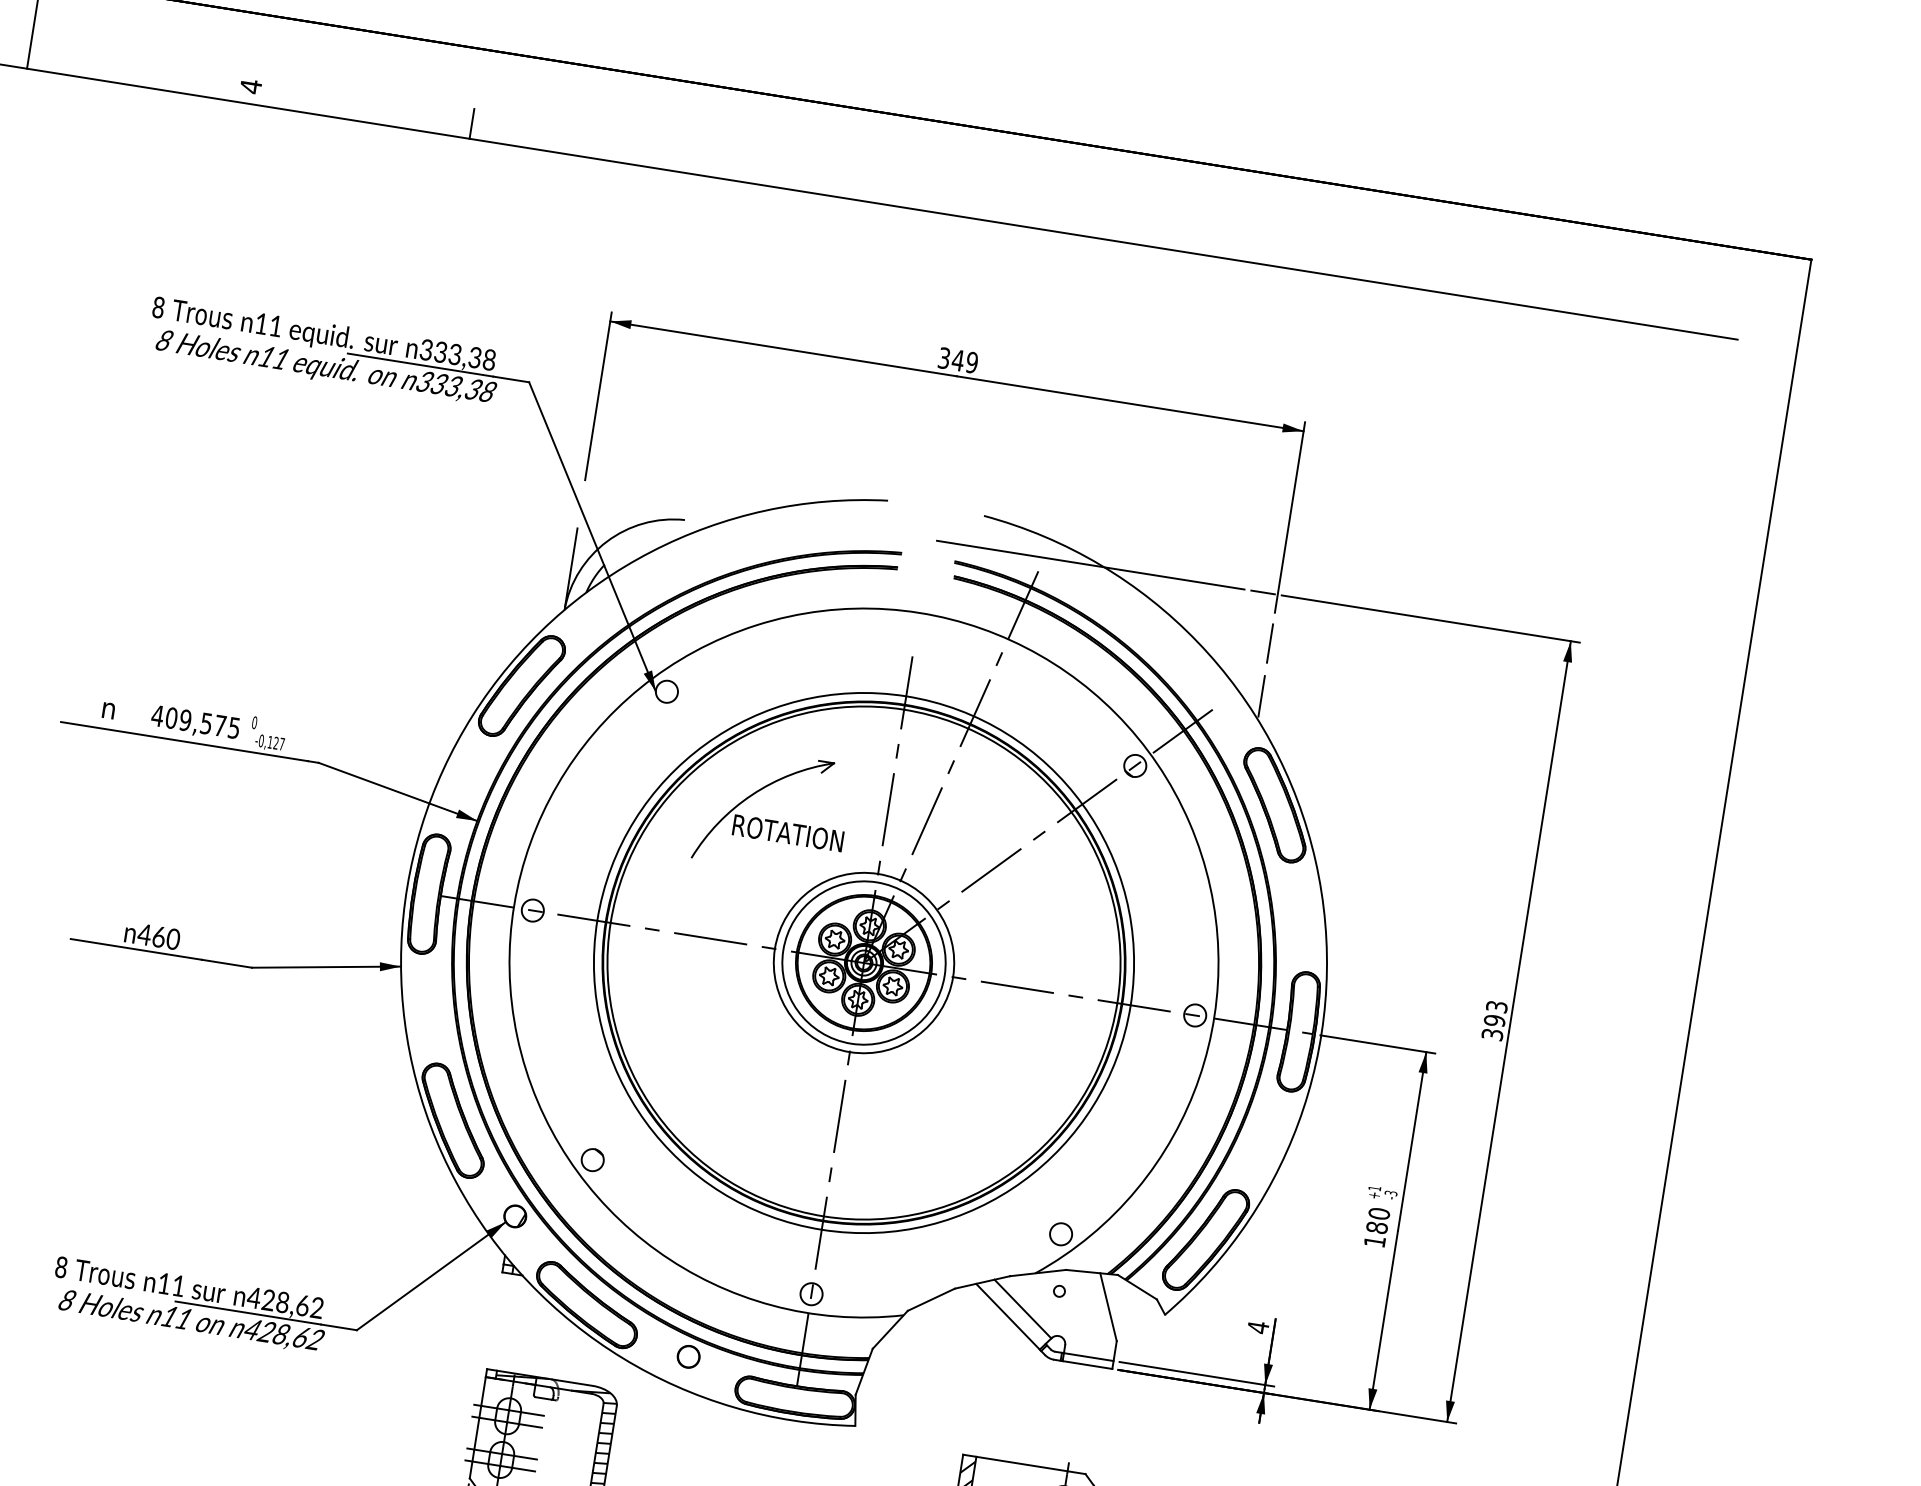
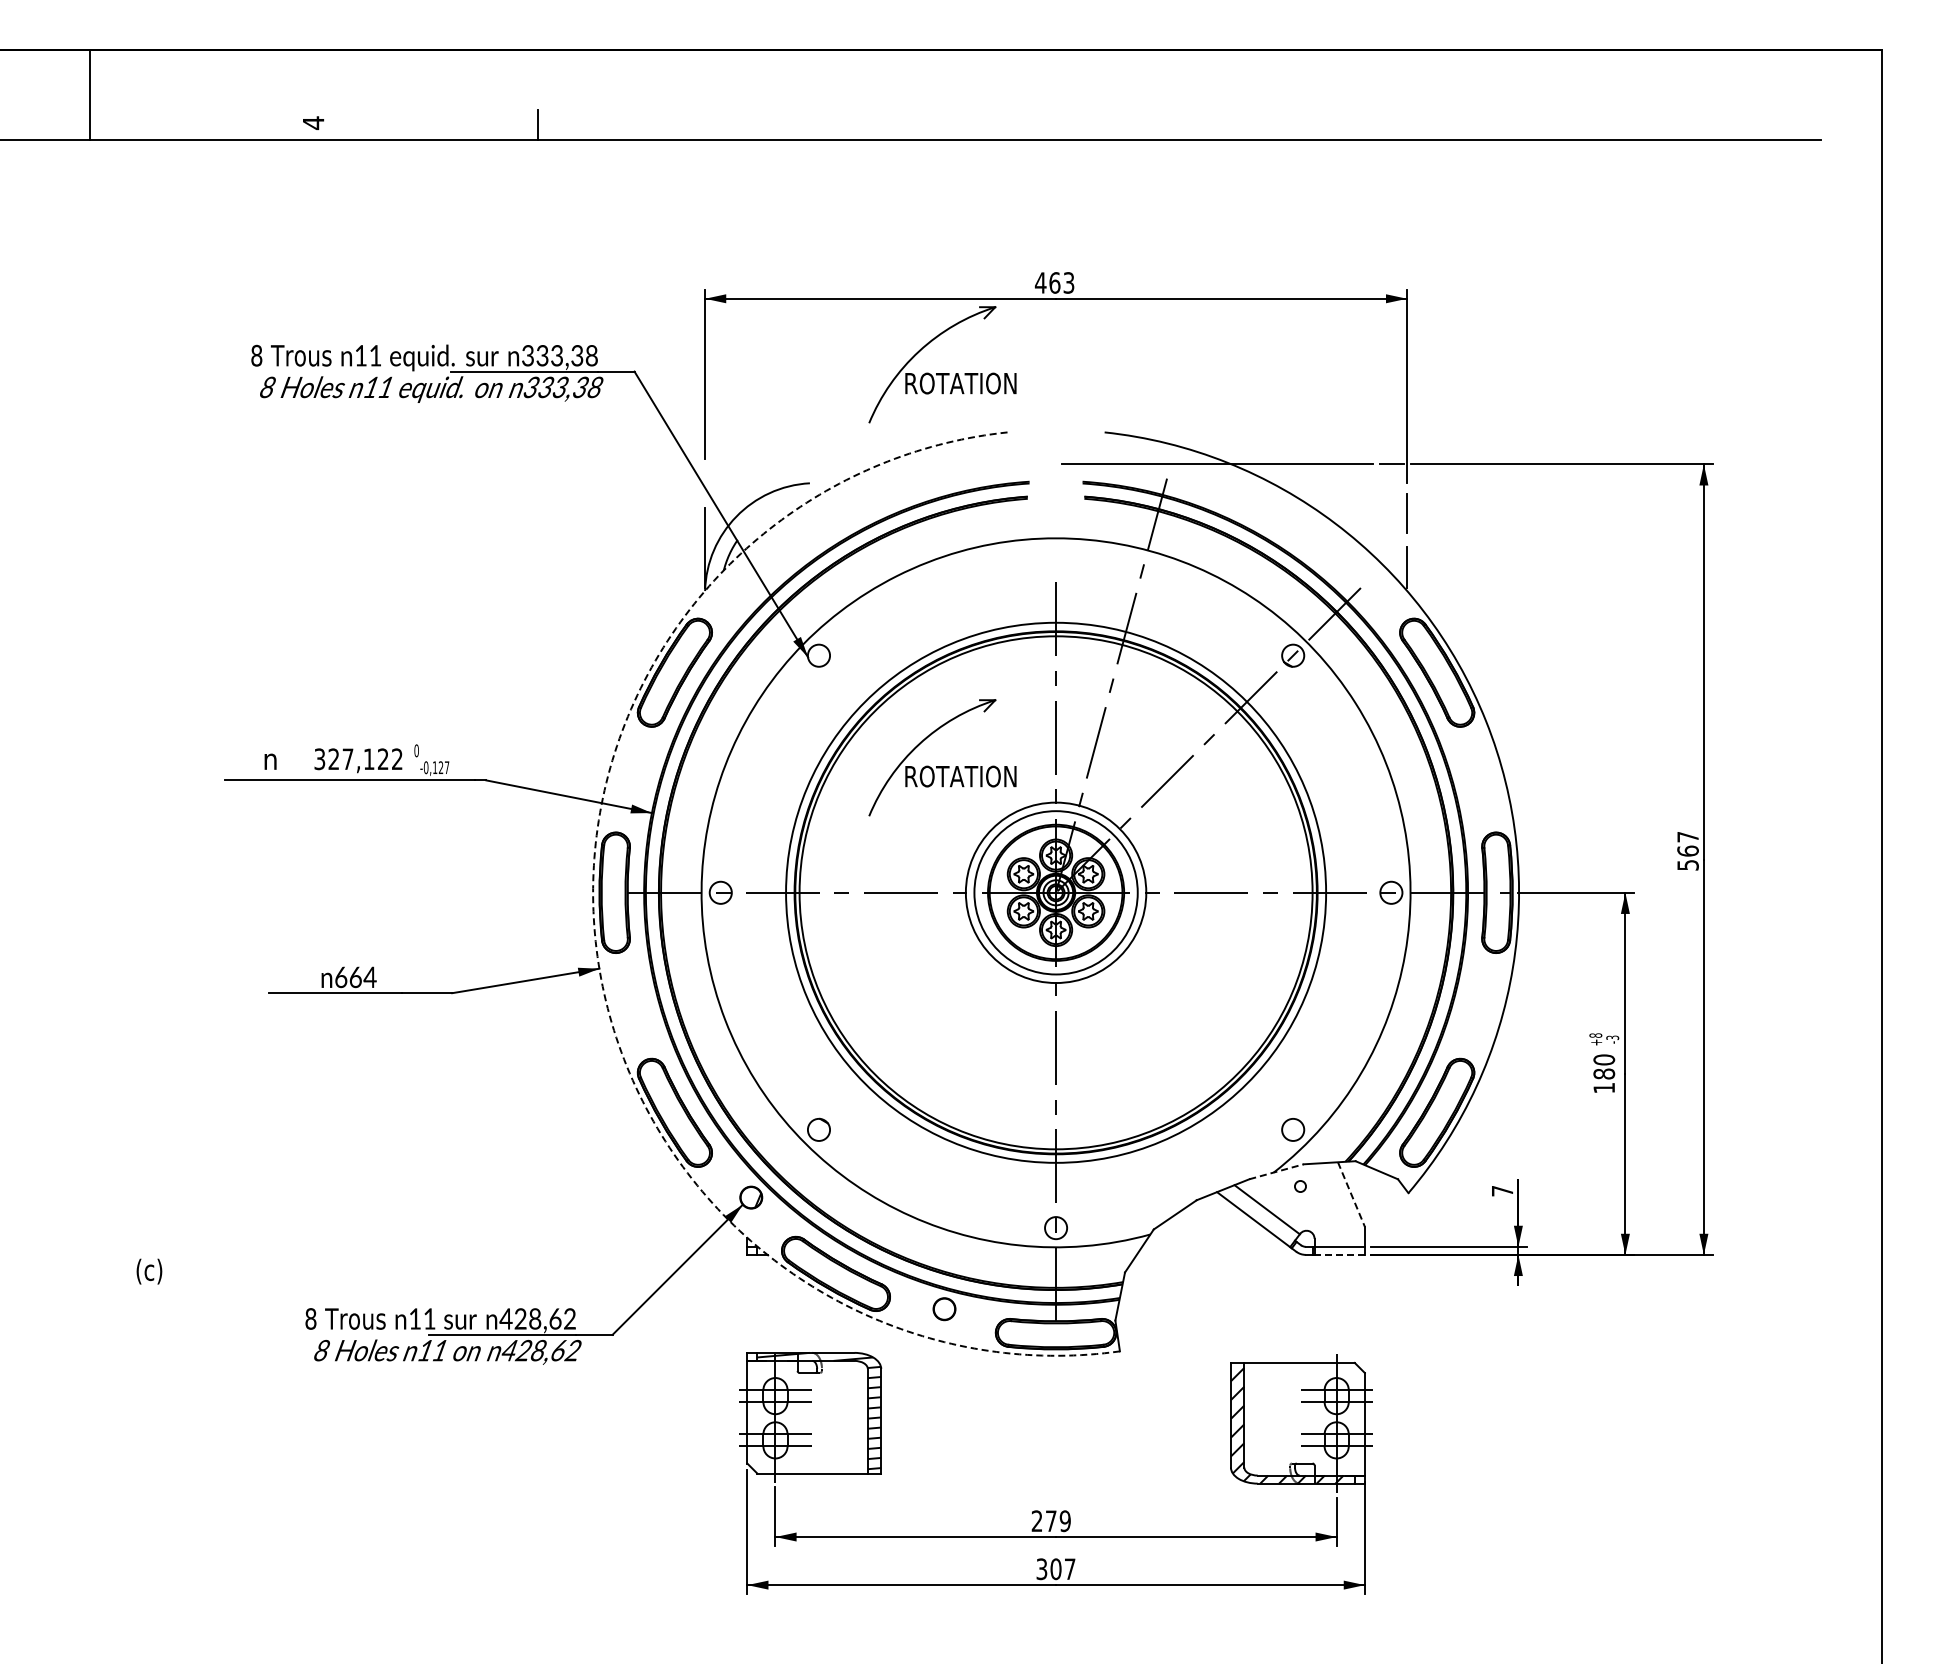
text: (957, 359) -> (1054, 282), 349 -> 463
part: (833, 432) -> (942, 373), added
text: (195, 722) -> (358, 759), 409,575 -> 327,122
text: (158, 937) -> (355, 977), 460 -> 664
arc: (401, 947) -> (596, 949), solid -> dashed
text: (1494, 1020) -> (1687, 850), 393 -> 567
text: (1374, 1188) -> (1595, 1035), +1 -> +8
line: (1039, 1272) -> (1277, 1171), solid -> dashed
line: (1108, 1307) -> (1351, 1194), solid -> dashed
text: (1258, 1327) -> (1502, 1191), 4 -> 7
line: (1087, 1364) -> (1339, 1254), solid -> dashed

